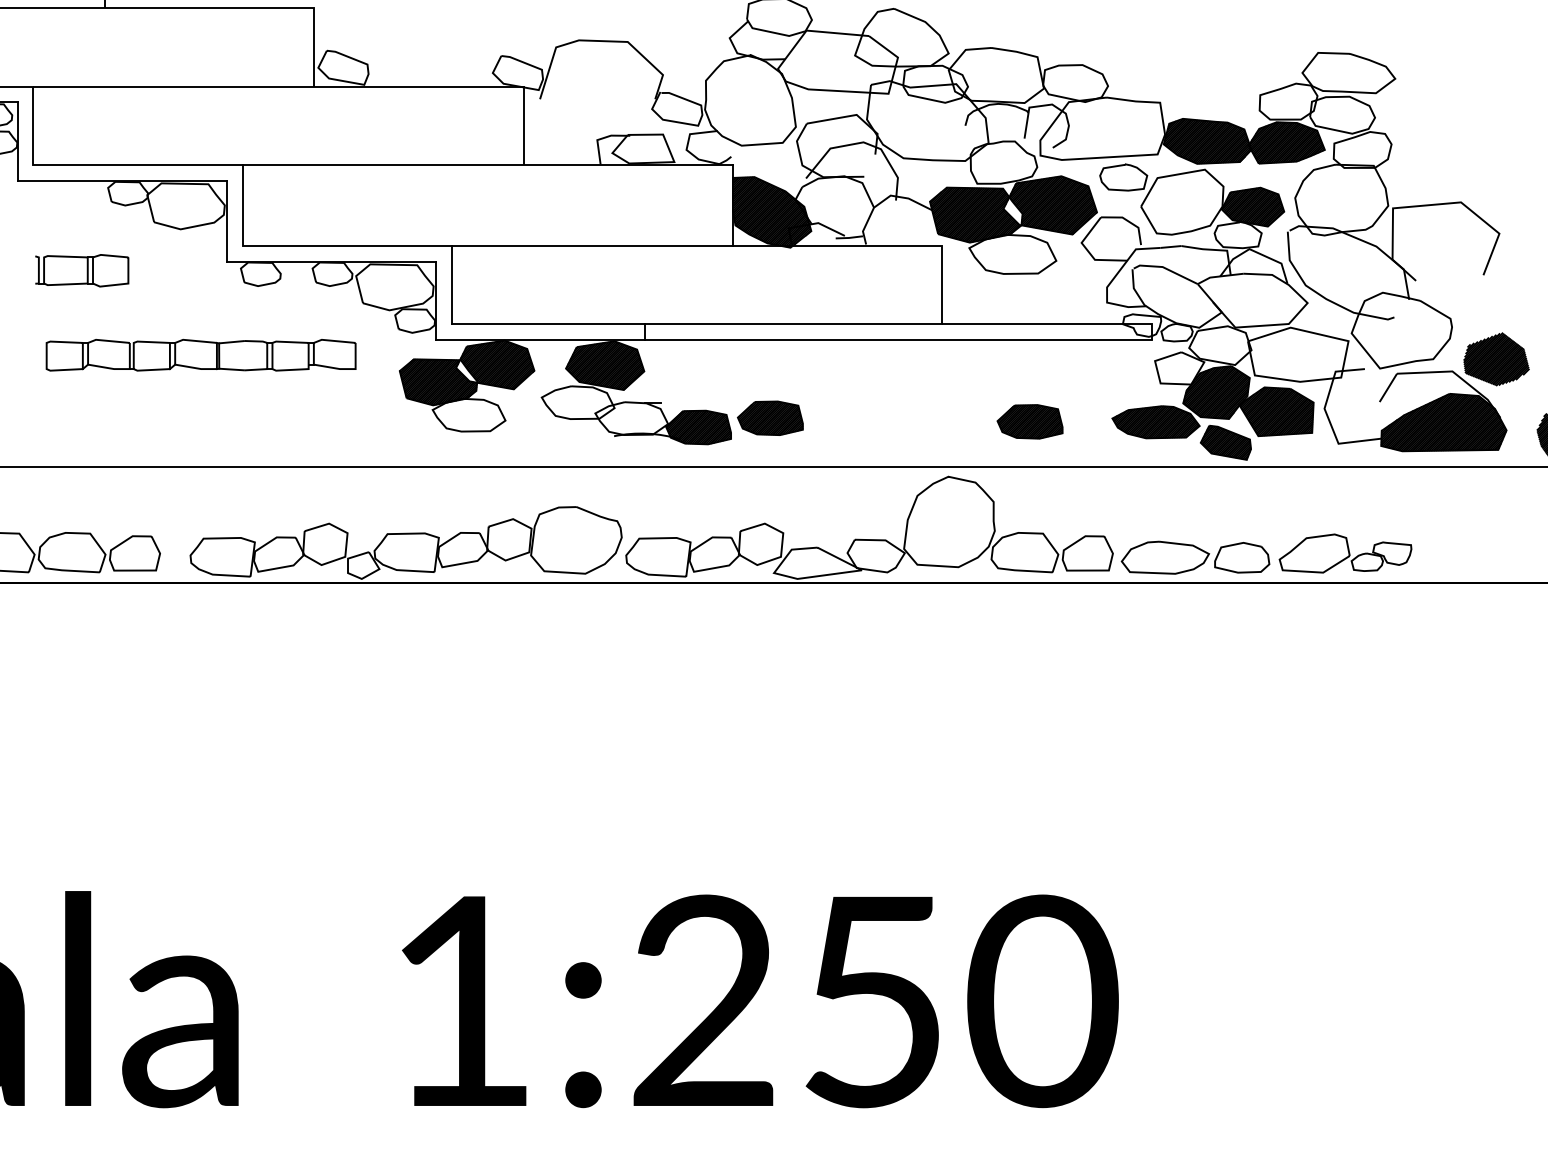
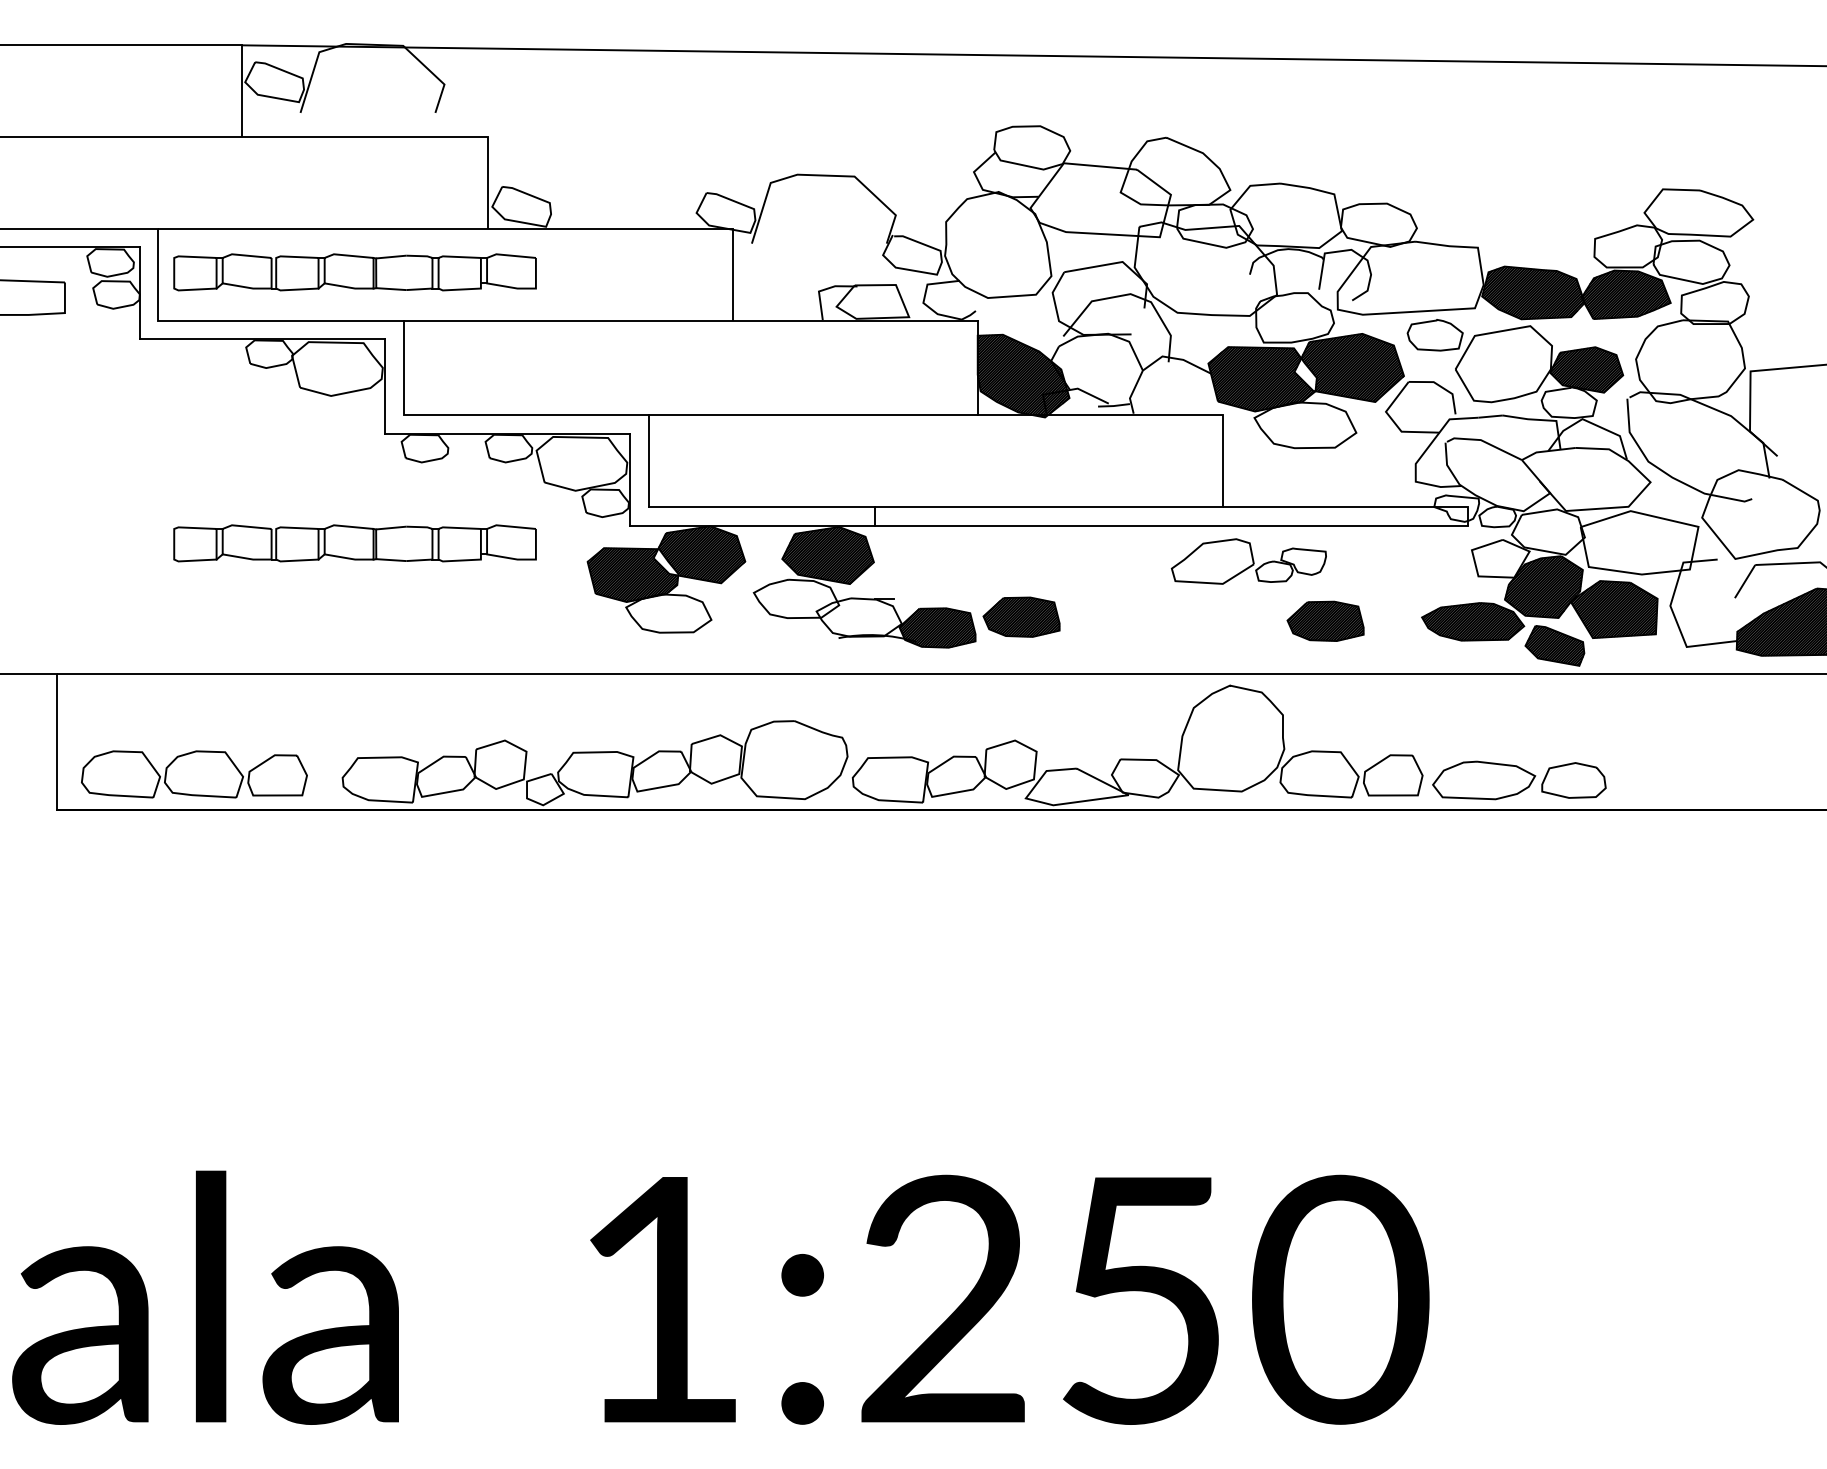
part: (200, 123) -> (354, 272), added
part: (81, 270) -> (215, 444), removed
part: (1345, 553) -> (1248, 561), moved

